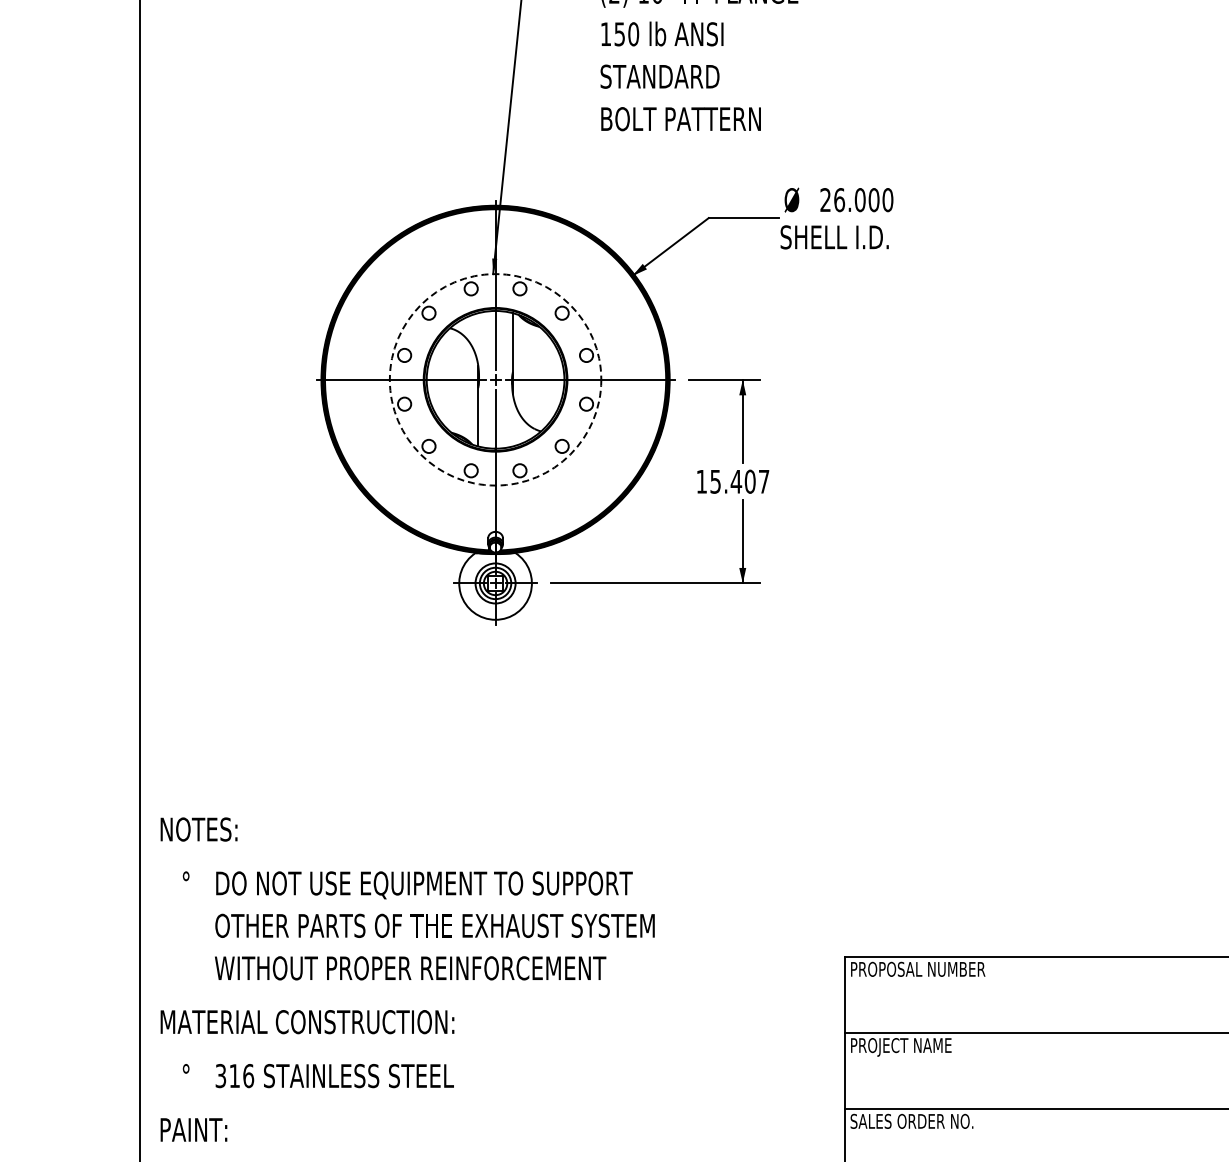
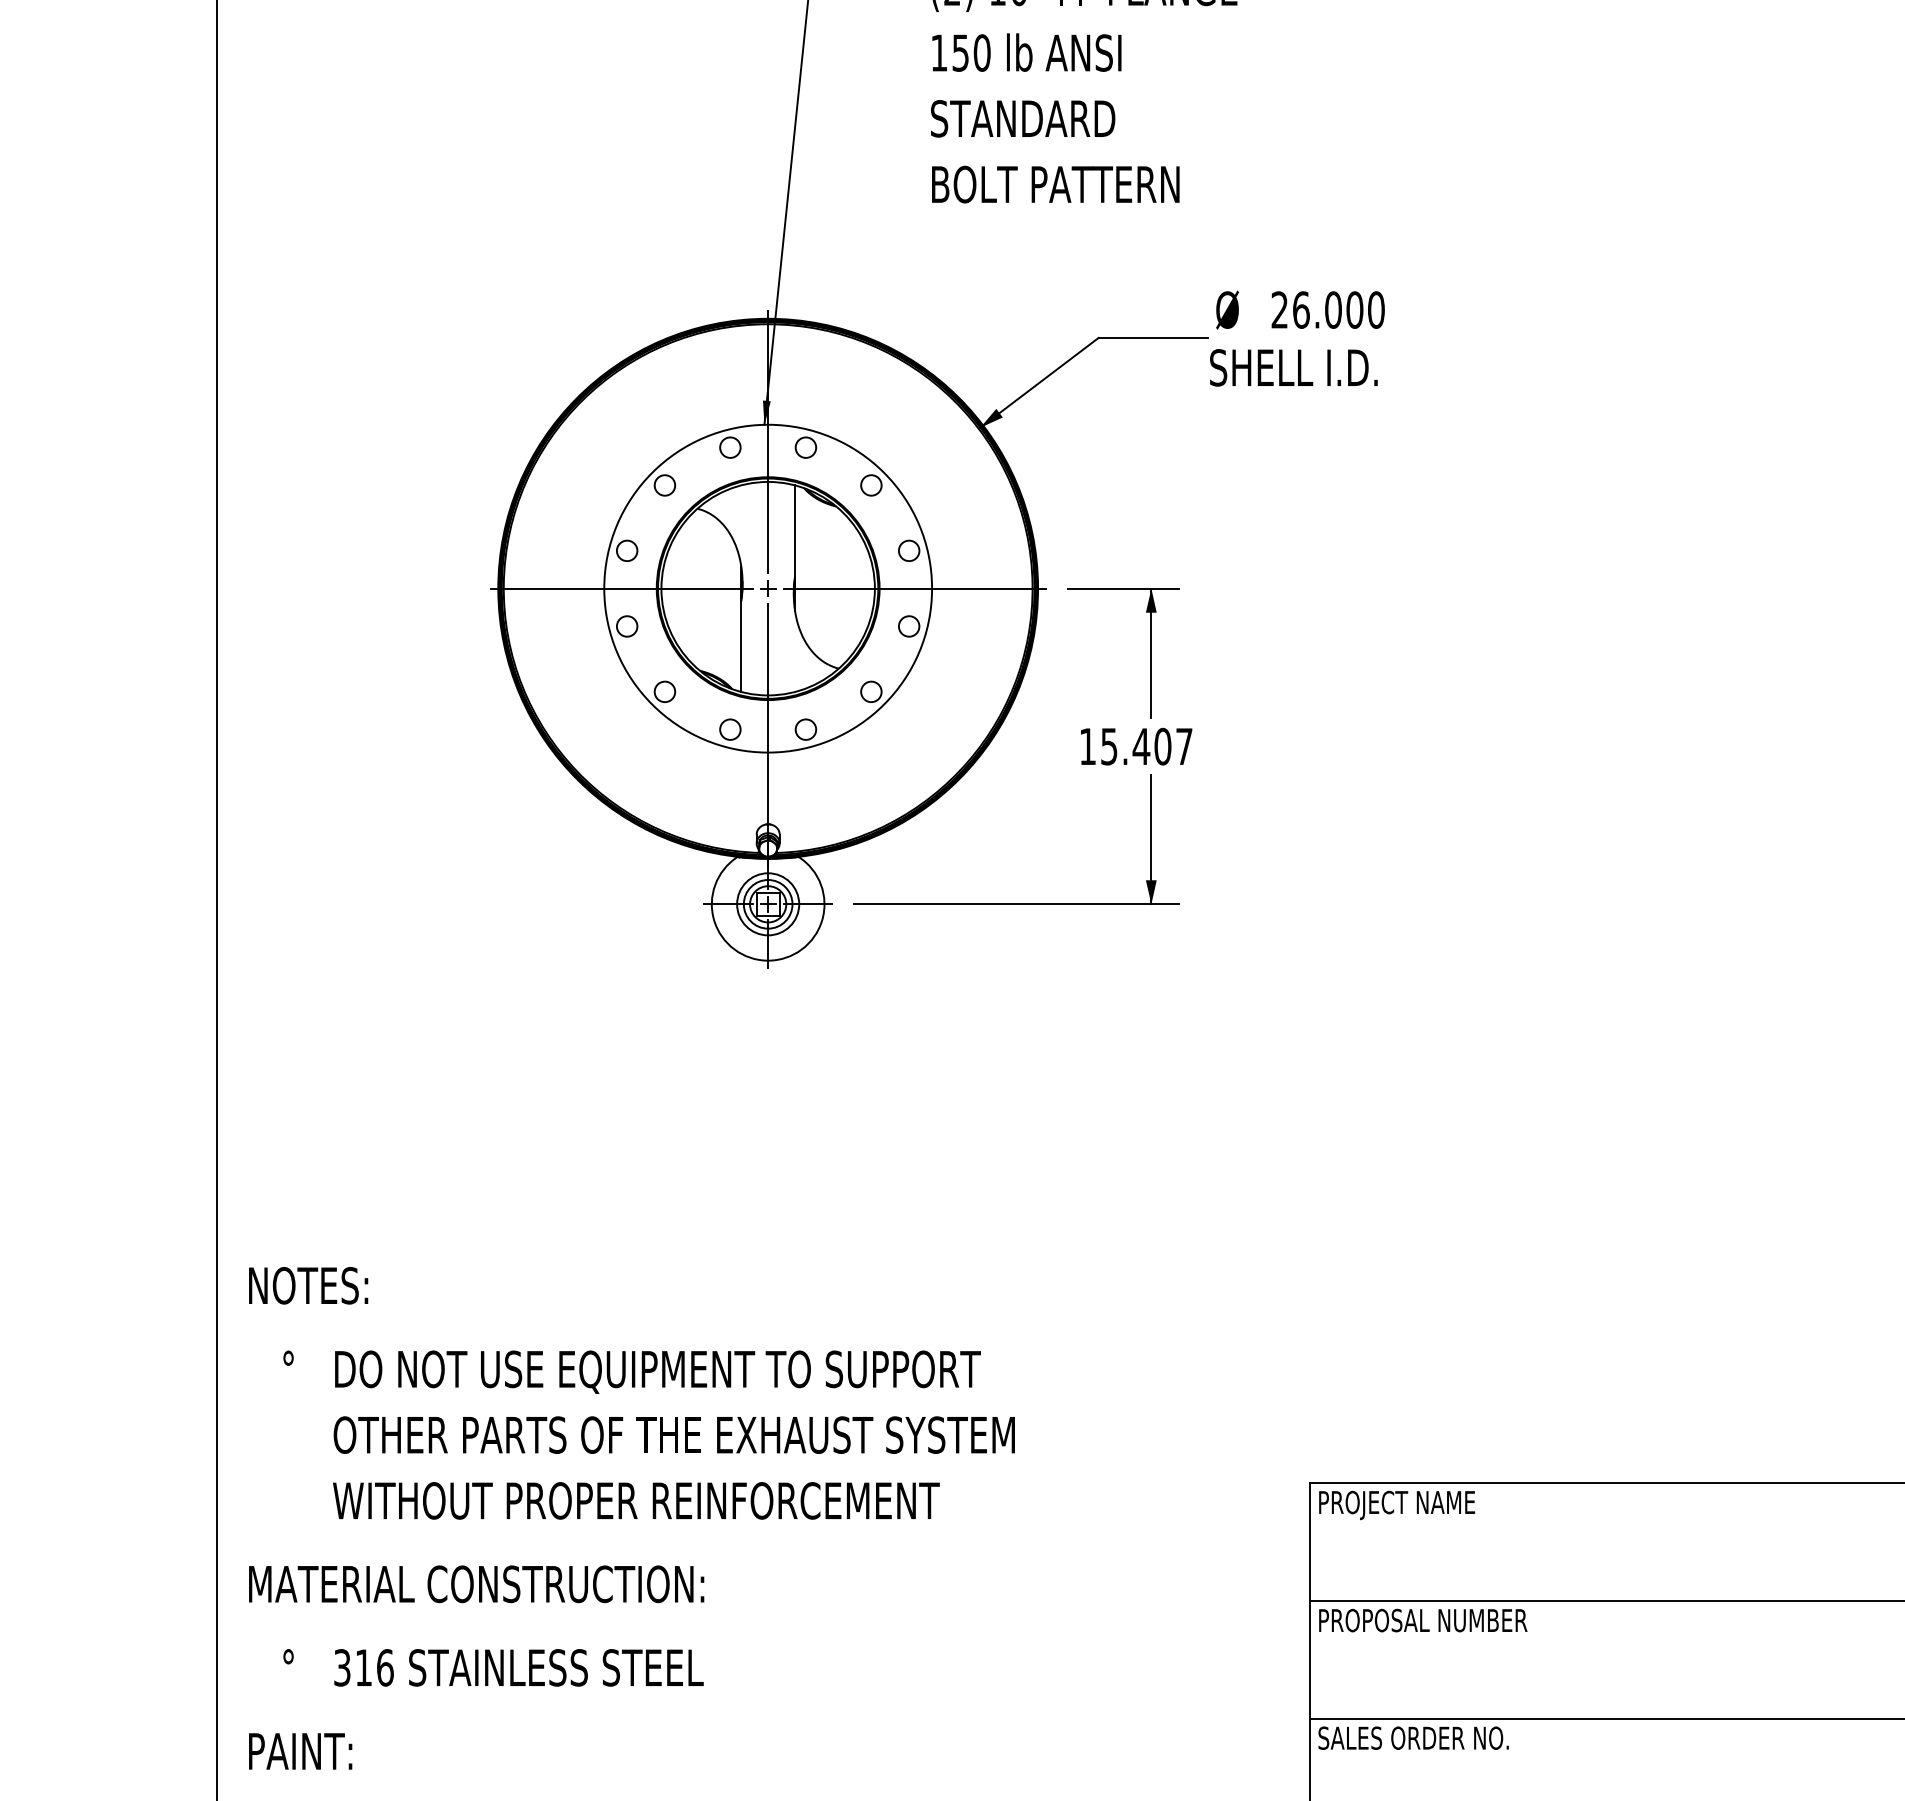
circle: (495, 379) -> (768, 588), dashed -> solid
text: (931, 970) -> (1443, 1504), PROPOSAL NUMBER -> PROJECT NAME
text: (931, 1047) -> (1443, 1623), PROJECT NAME -> PROPOSAL NUMBER

